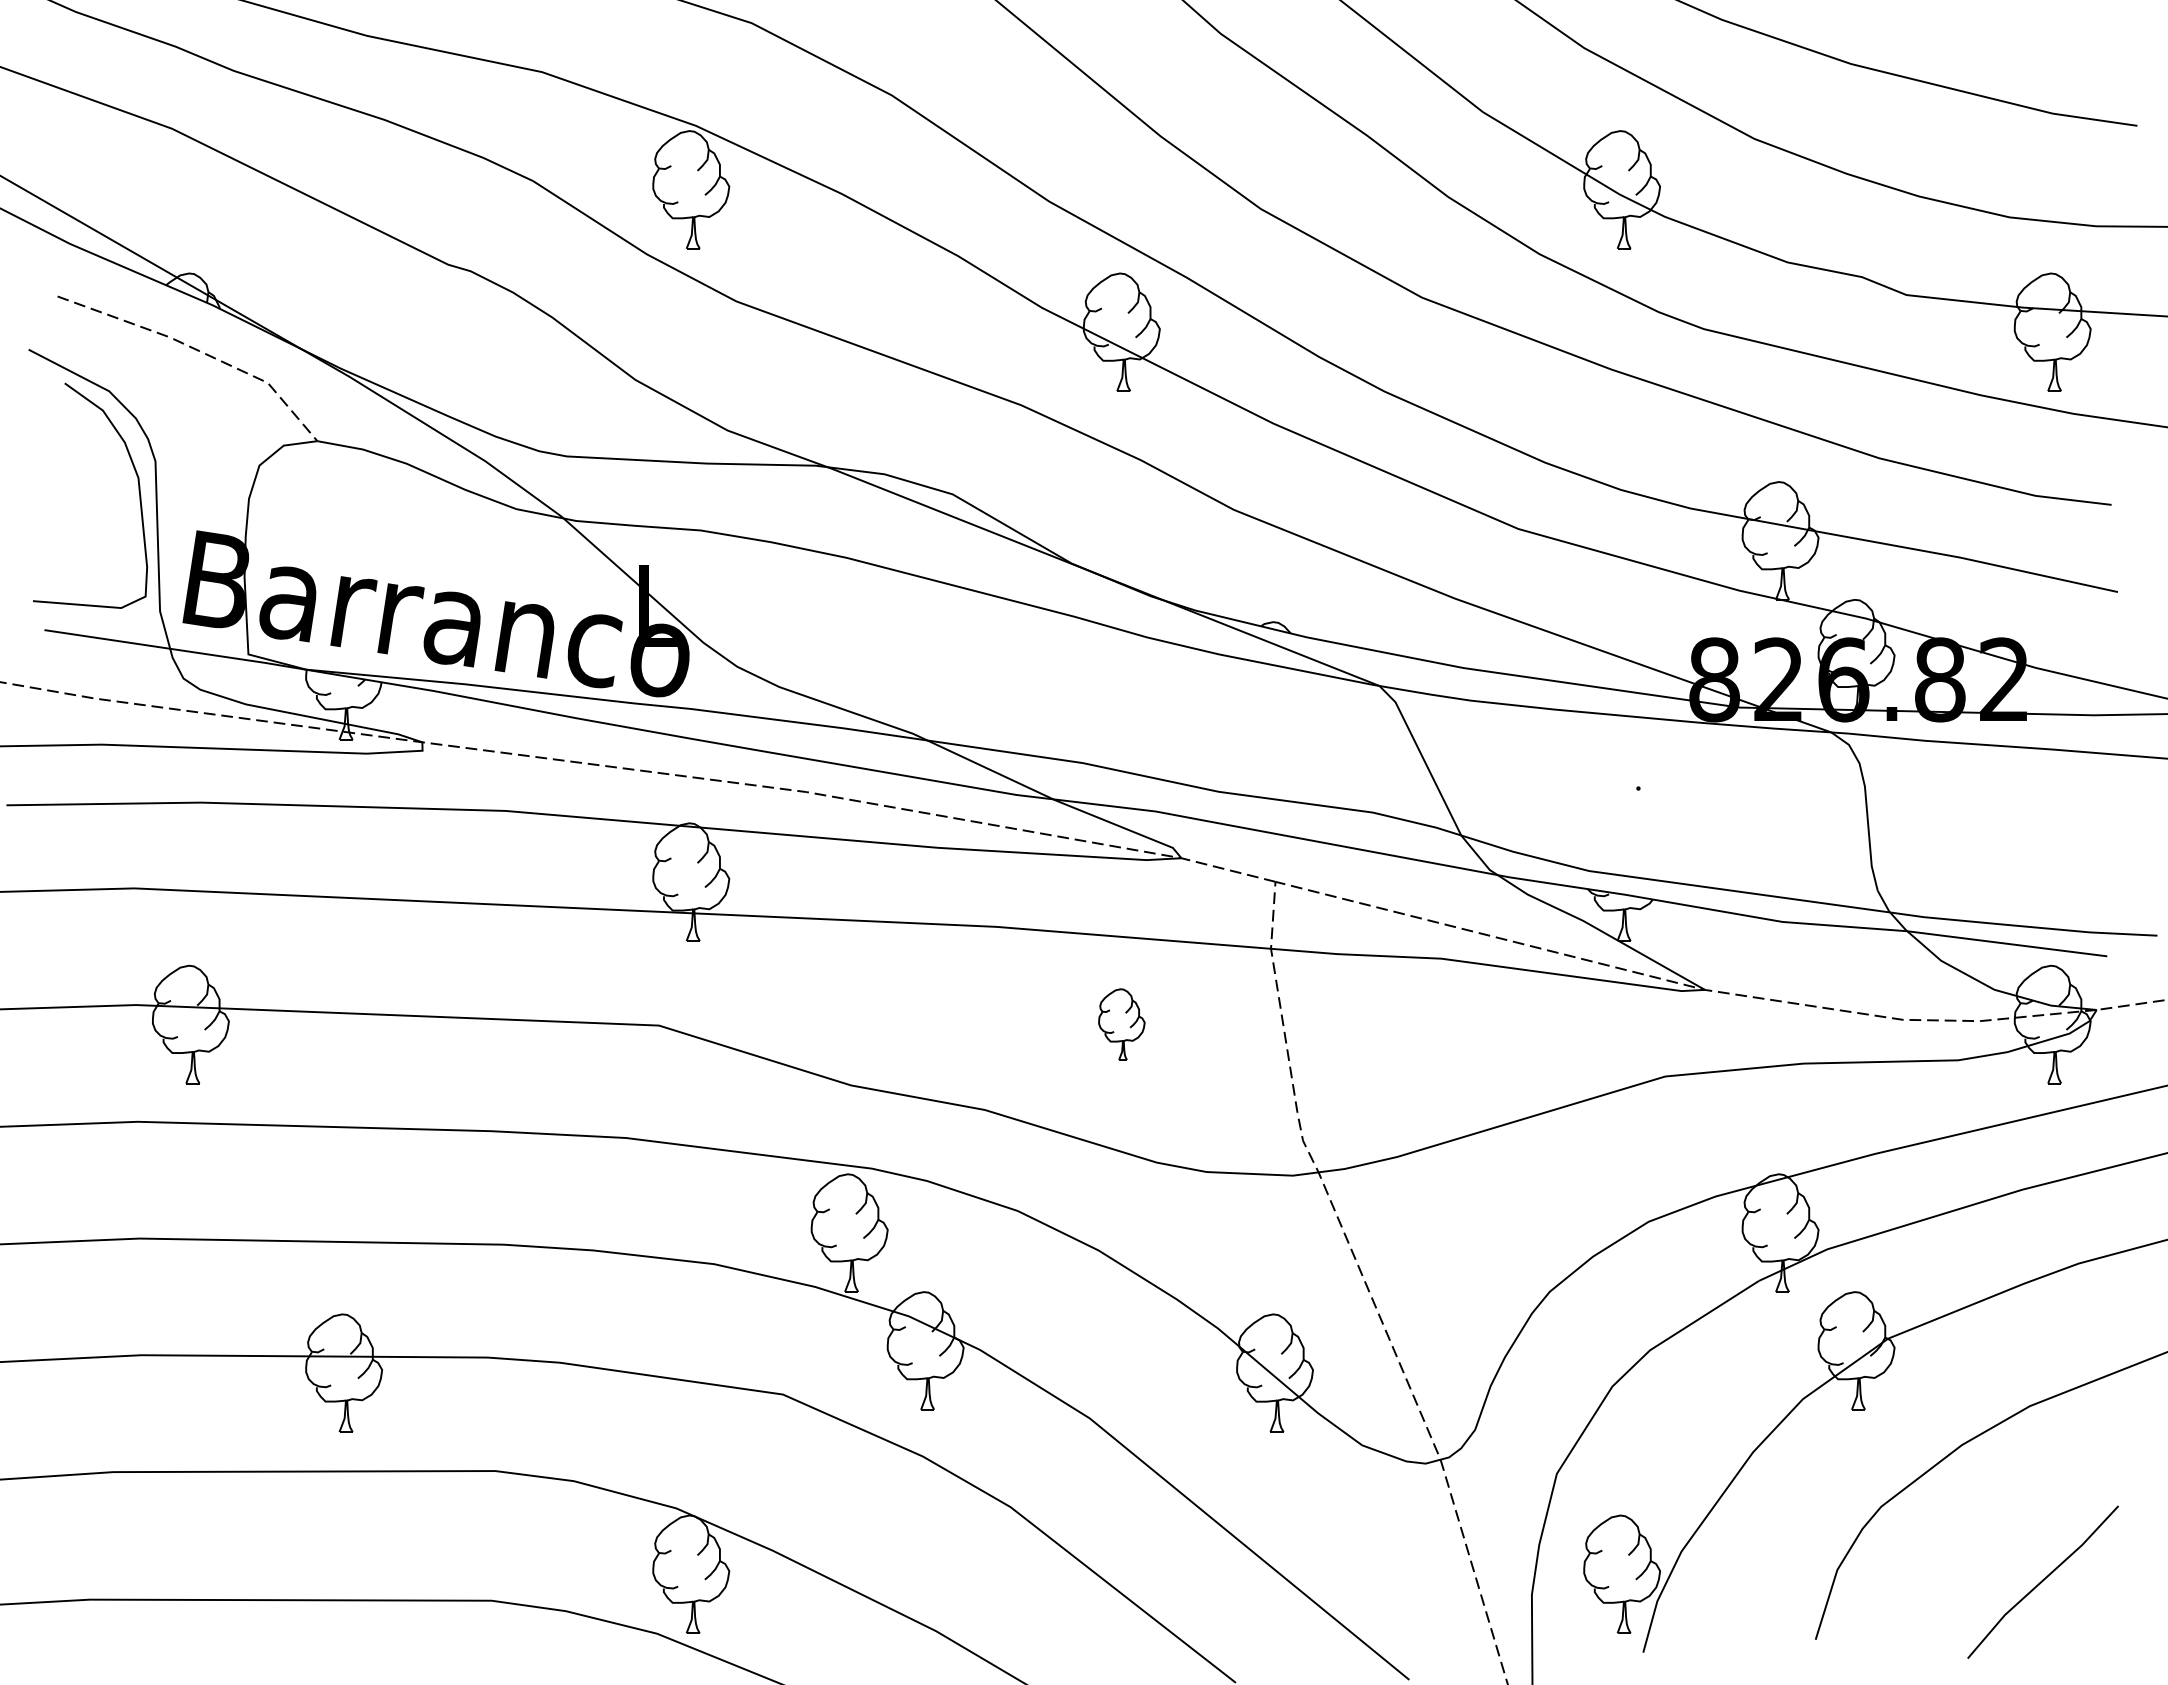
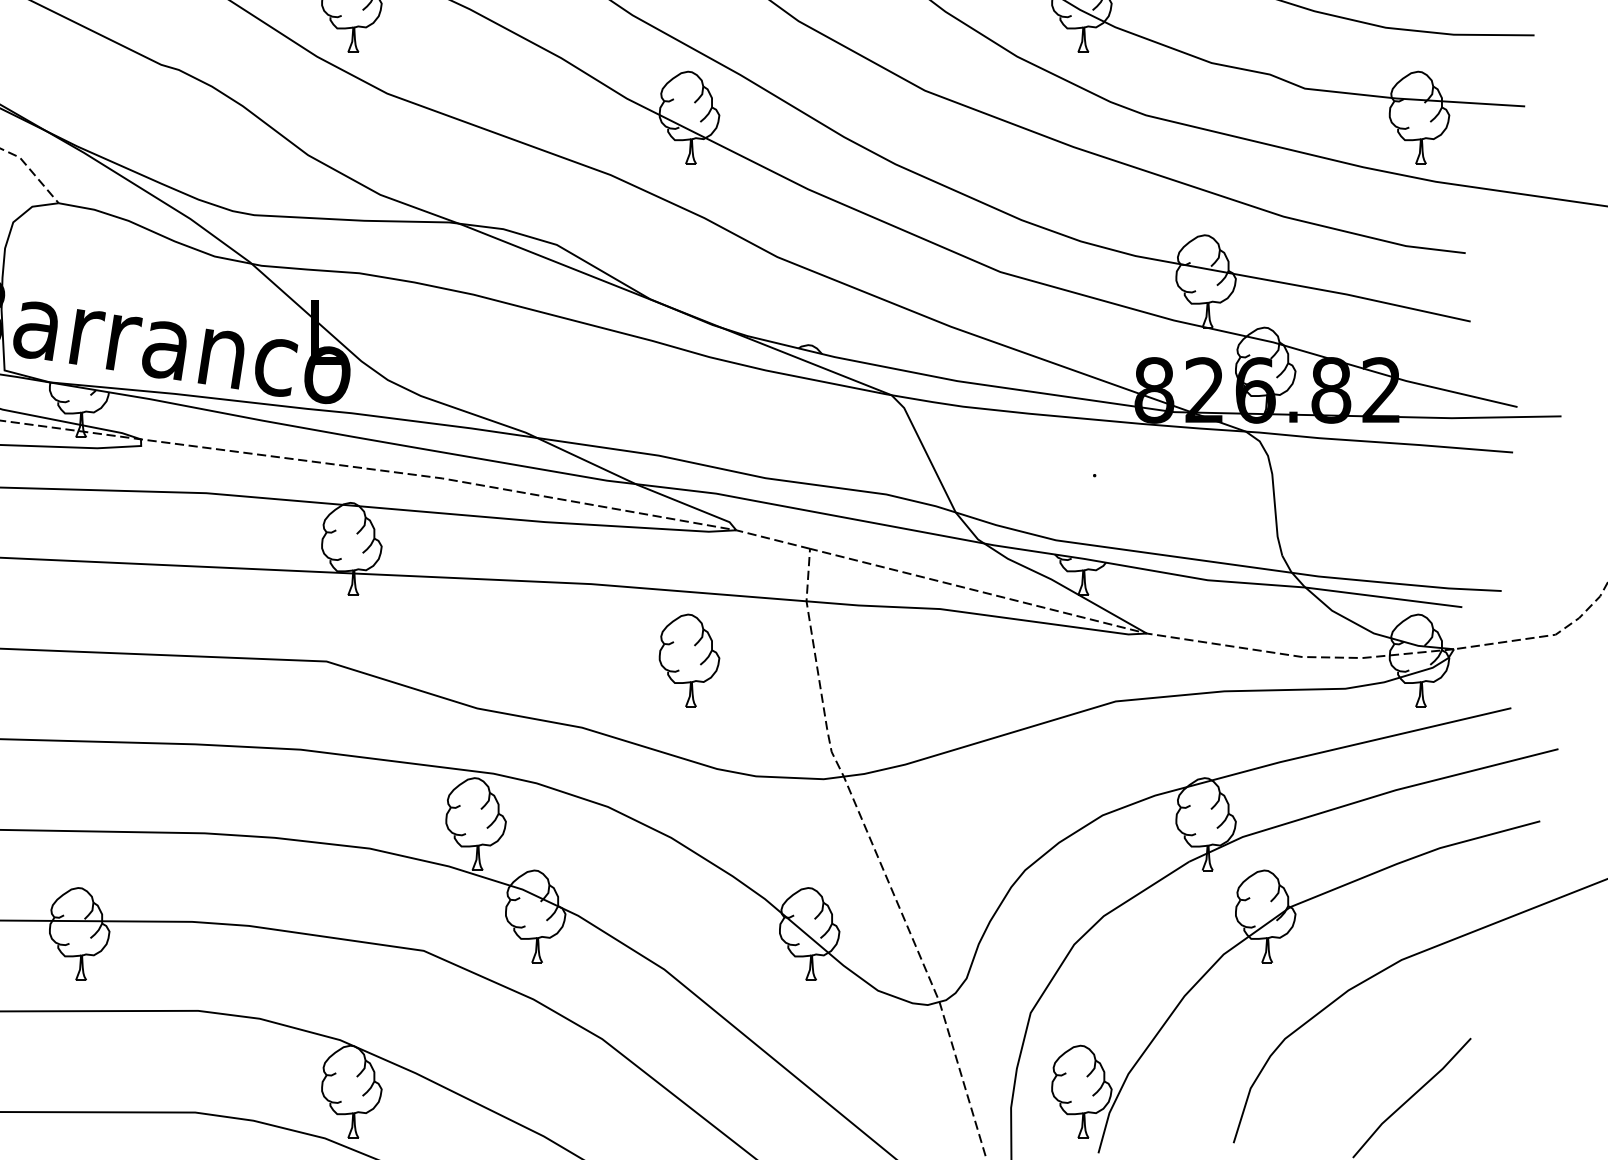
part: (1121, 1024) -> (689, 660), size x1.67

